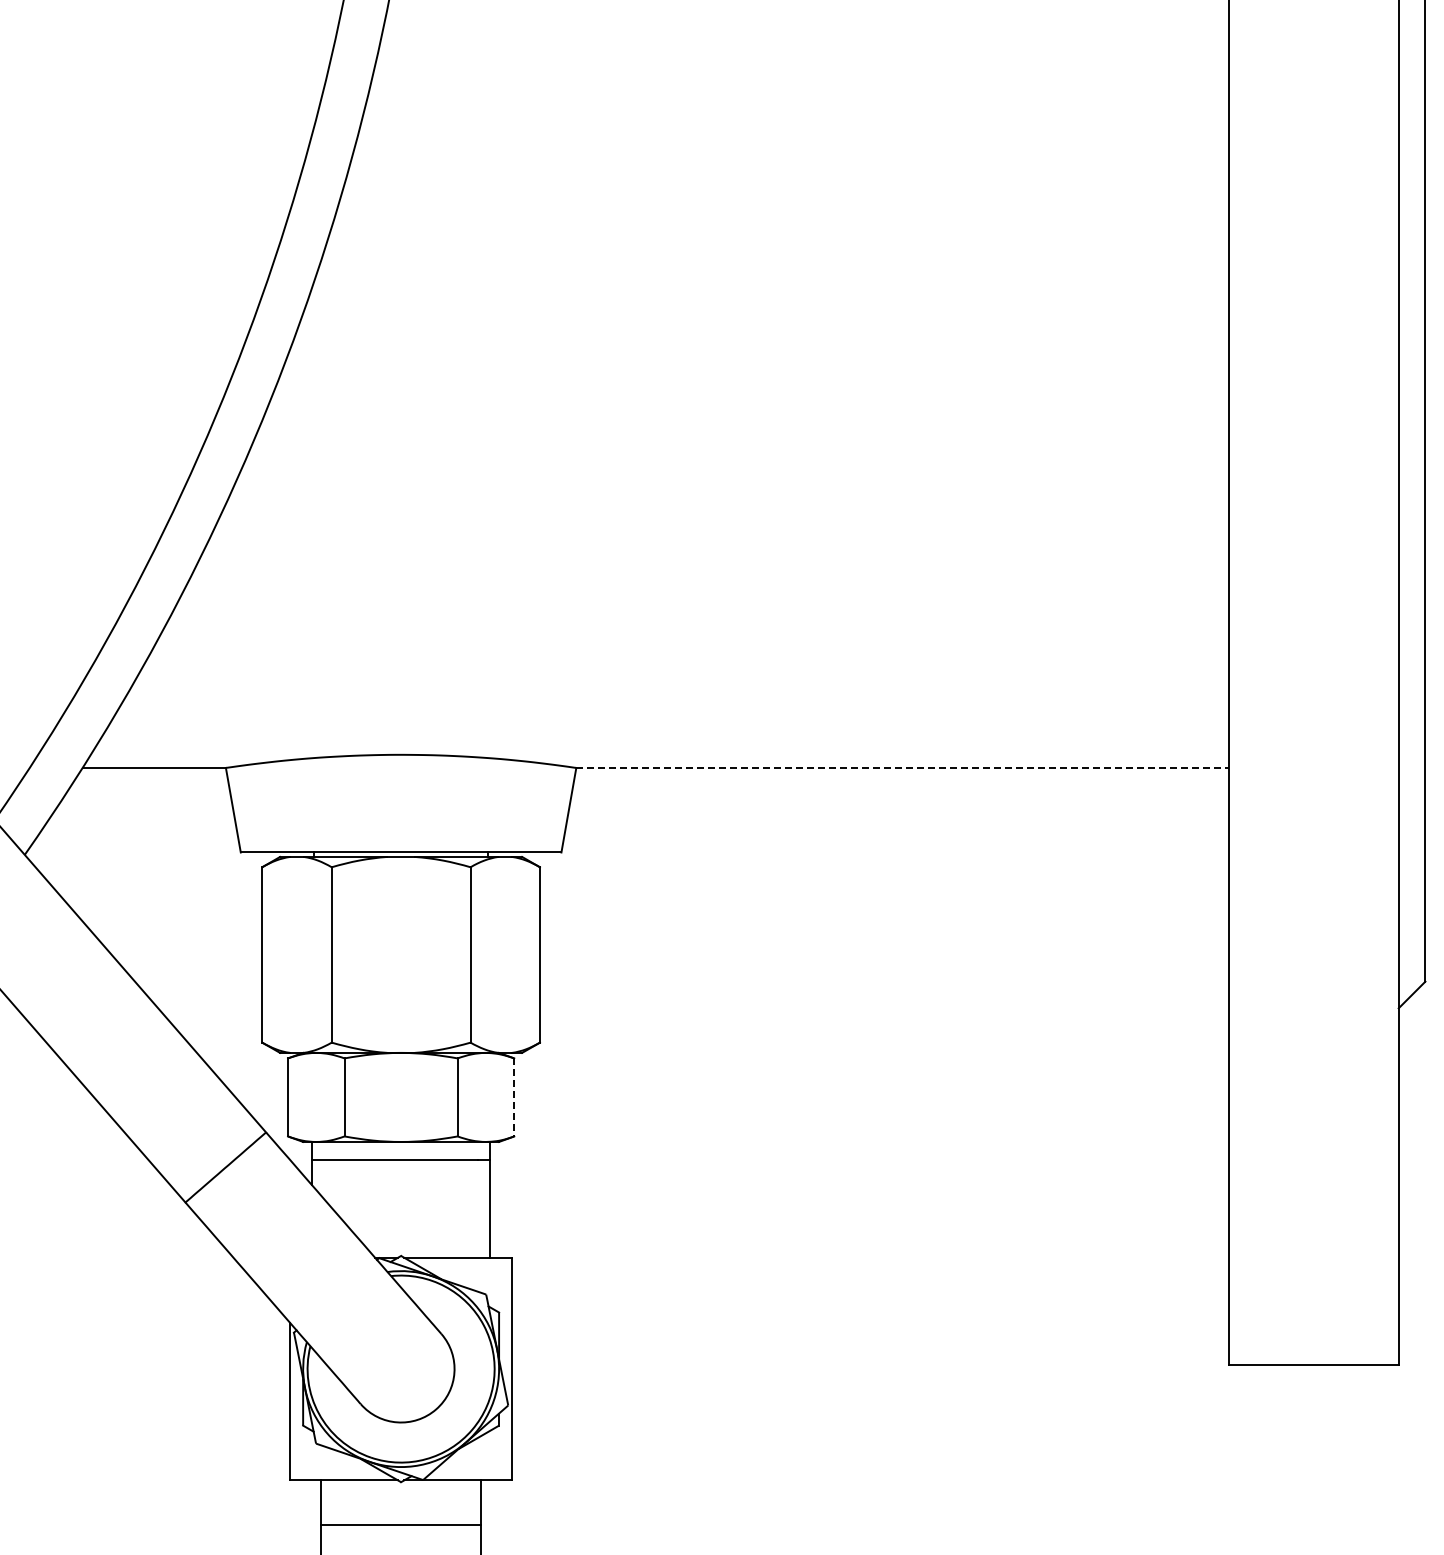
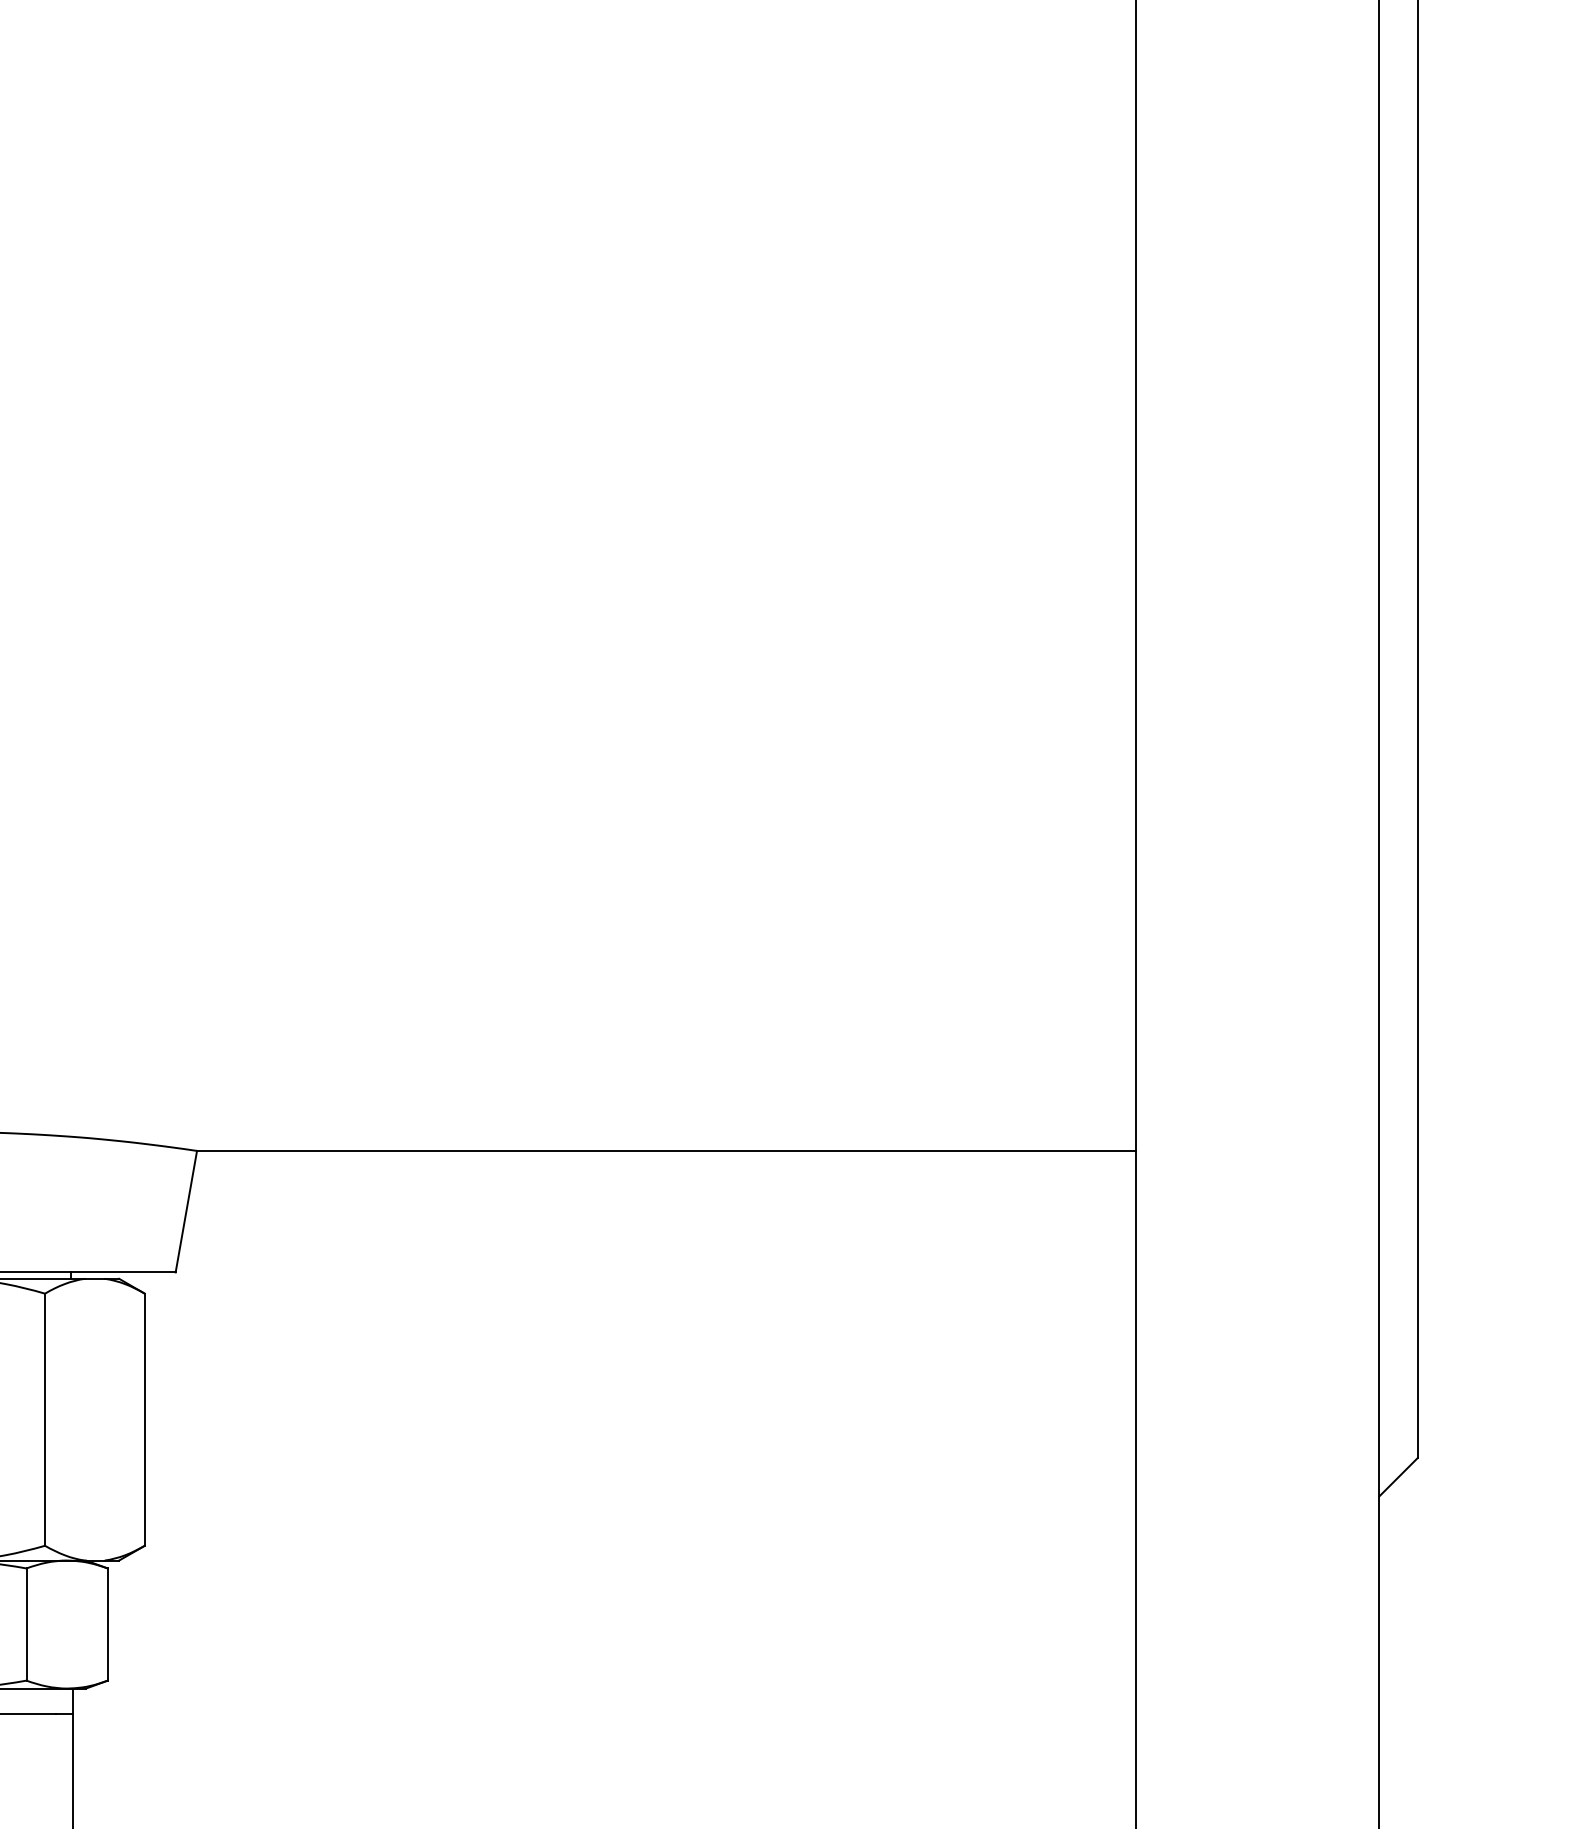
line: (902, 767) -> (665, 1150), dashed -> solid
line: (514, 1097) -> (108, 1624), dashed -> solid

